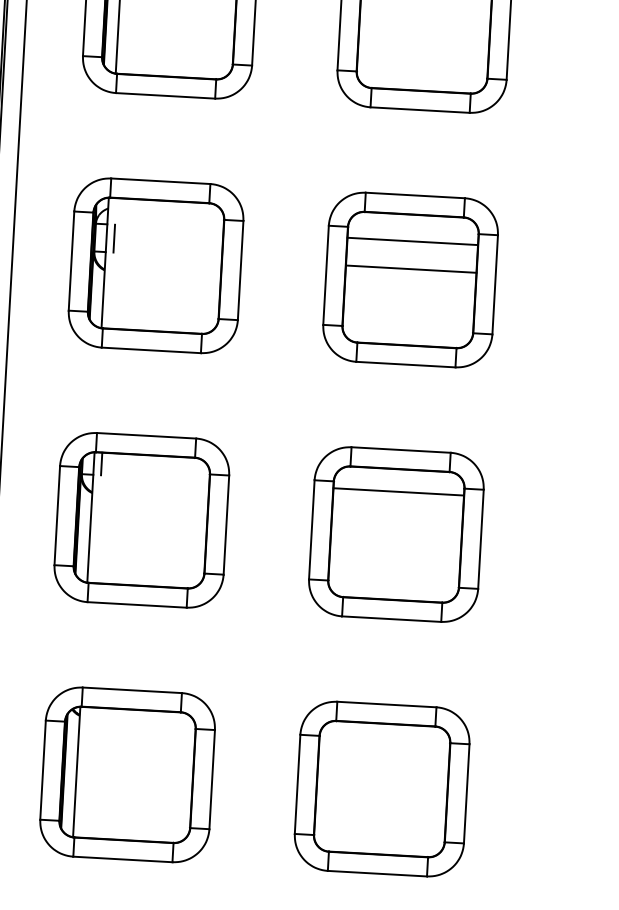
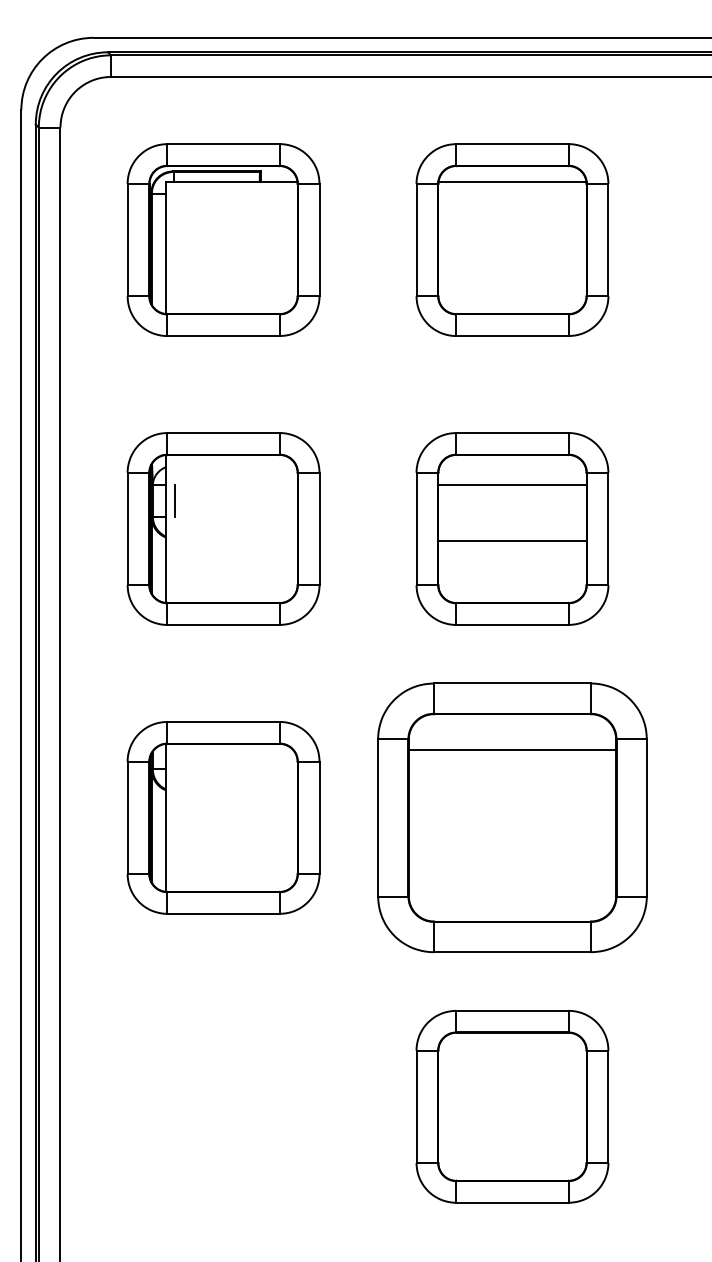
line: (411, 269) -> (512, 540), moved
line: (101, 463) -> (174, 756), removed
part: (396, 534) -> (512, 817), size x1.4
part: (127, 774) -> (223, 1106), removed

